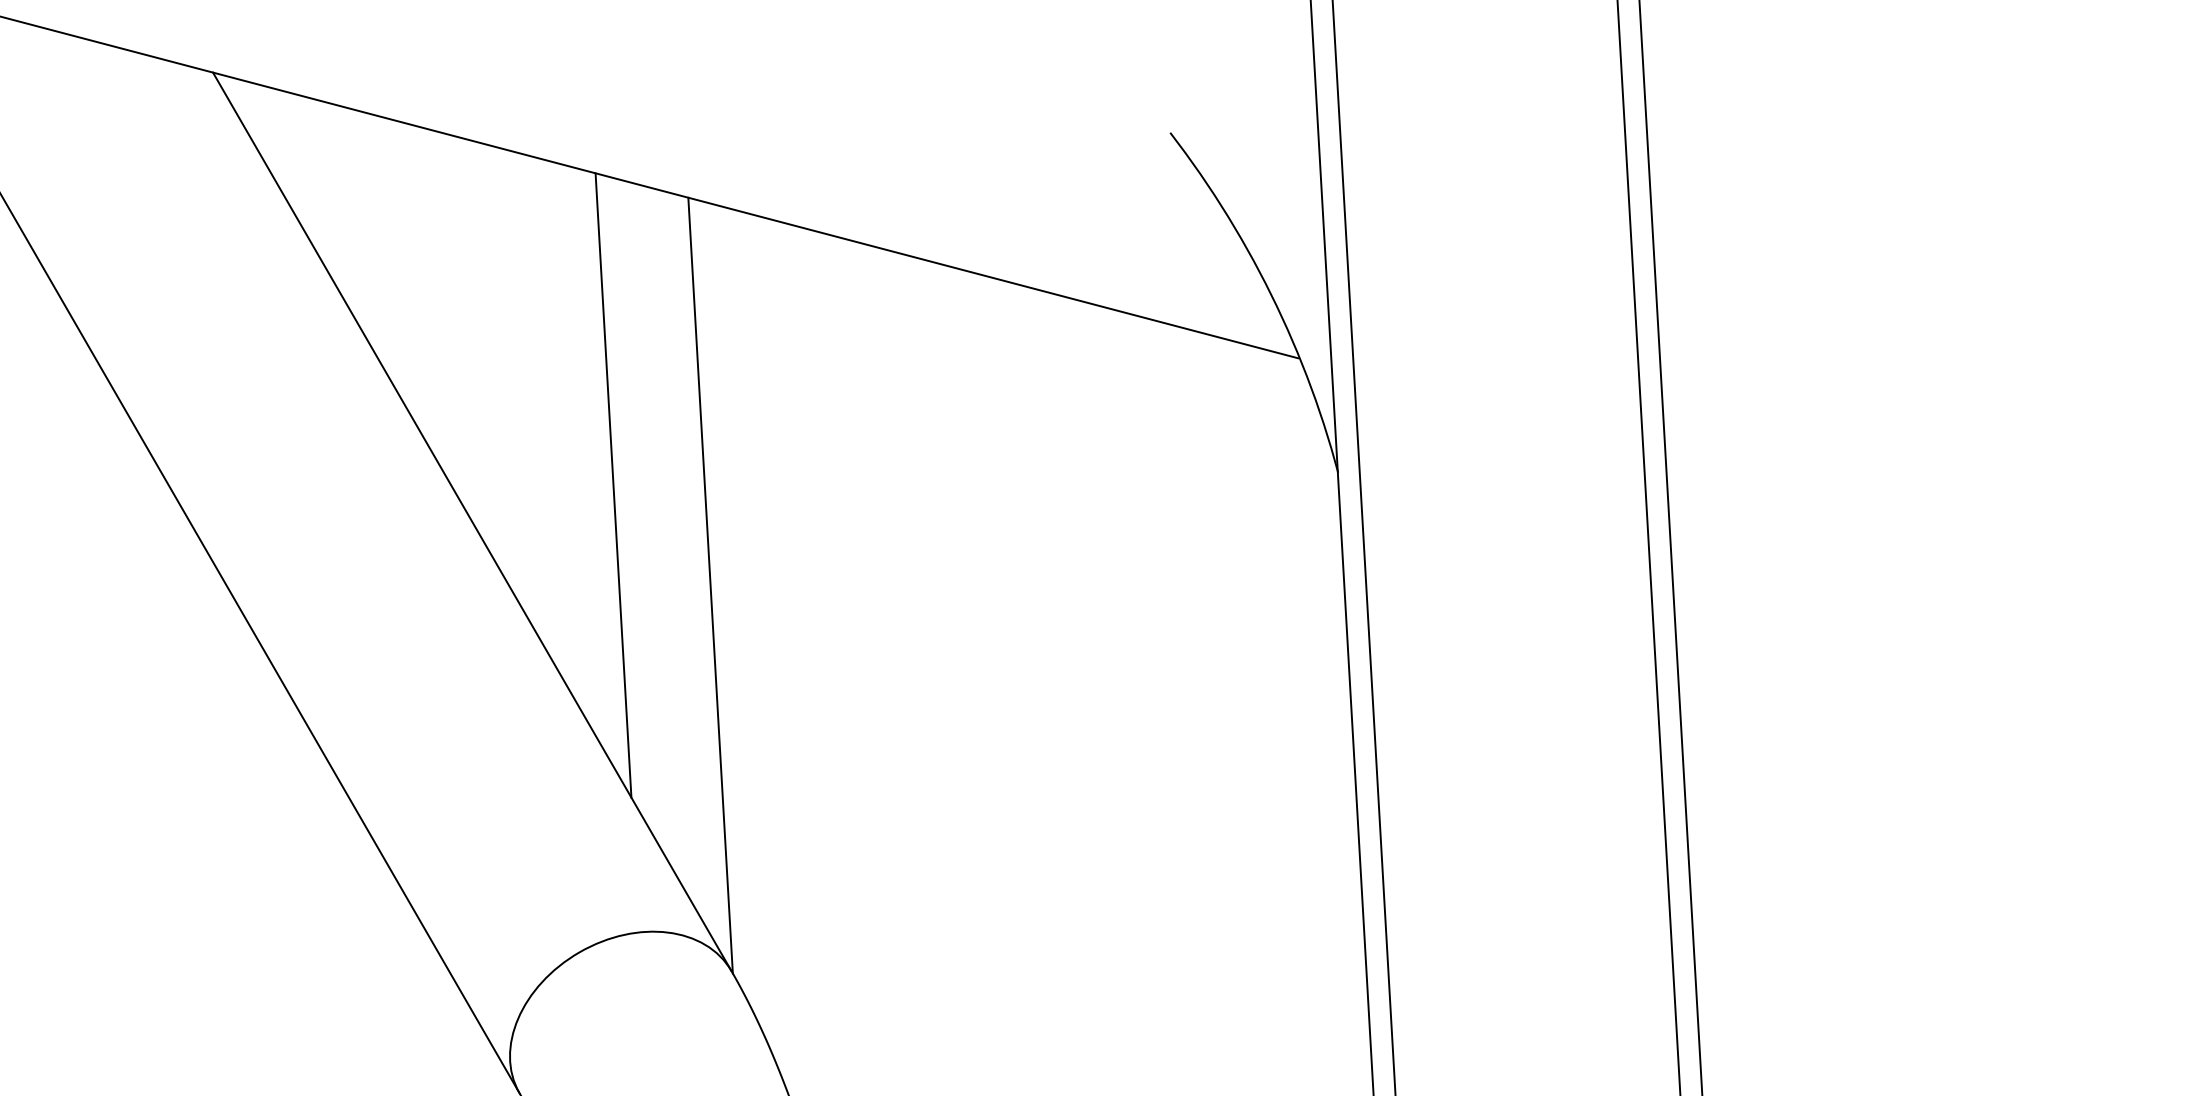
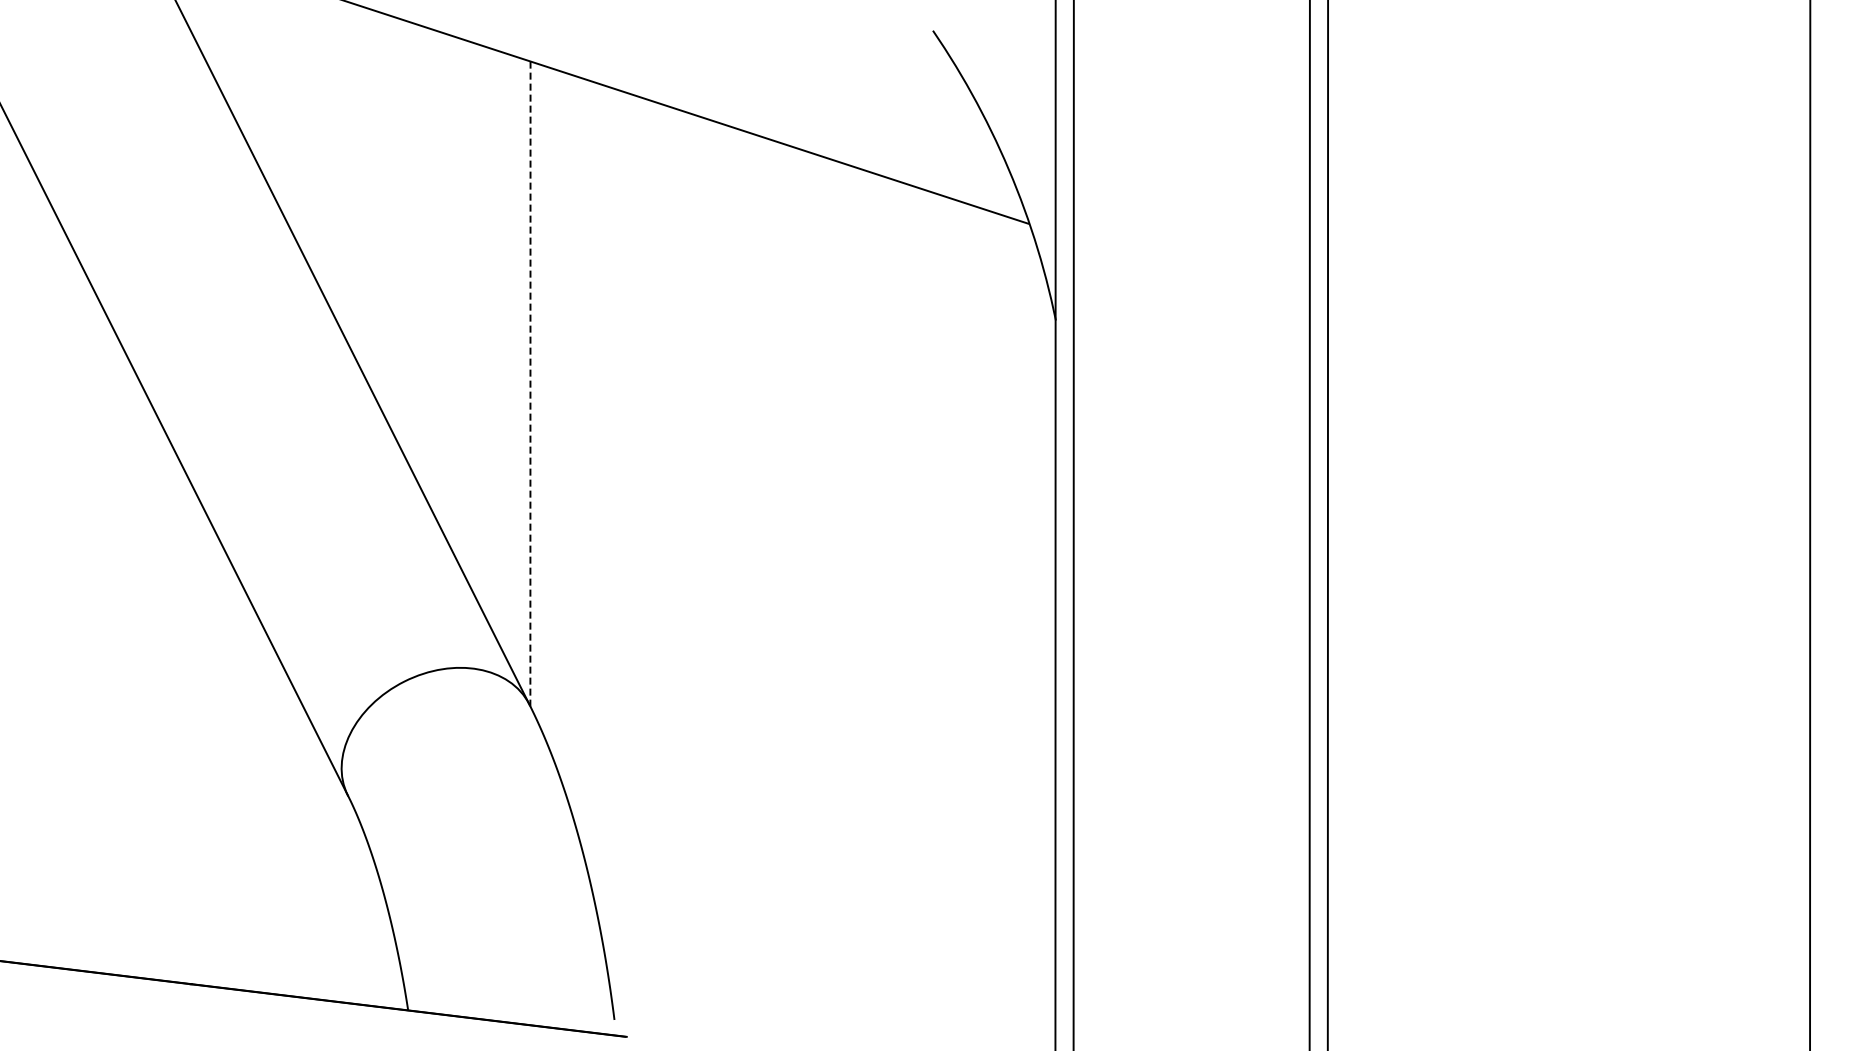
line: (613, 484) -> (454, 295), removed
line: (710, 586) -> (530, 384), solid -> dashed

